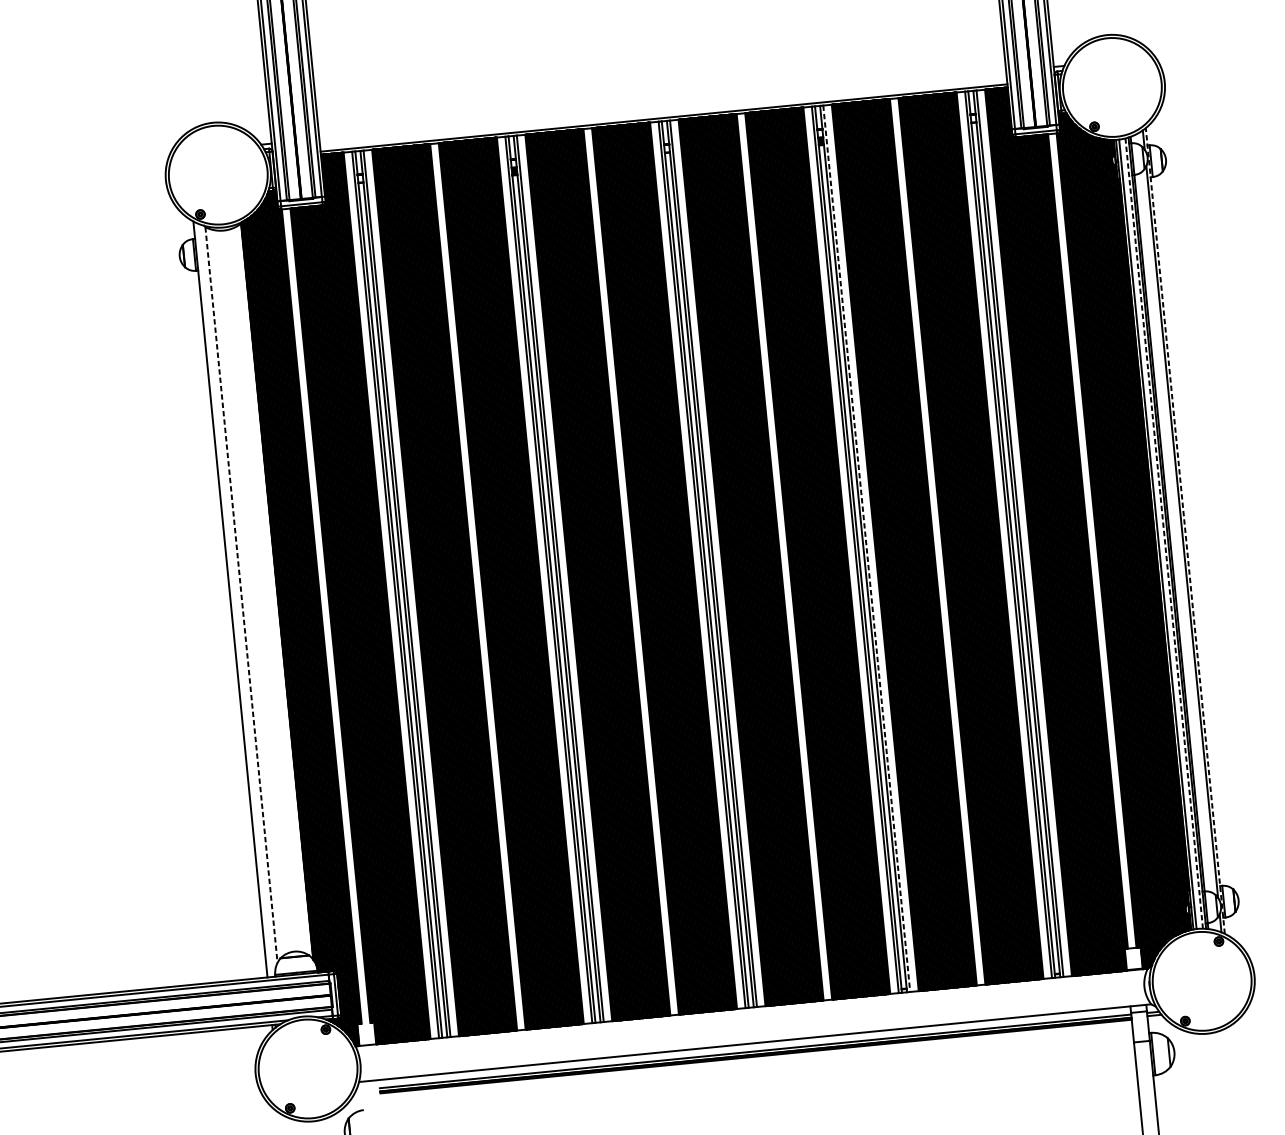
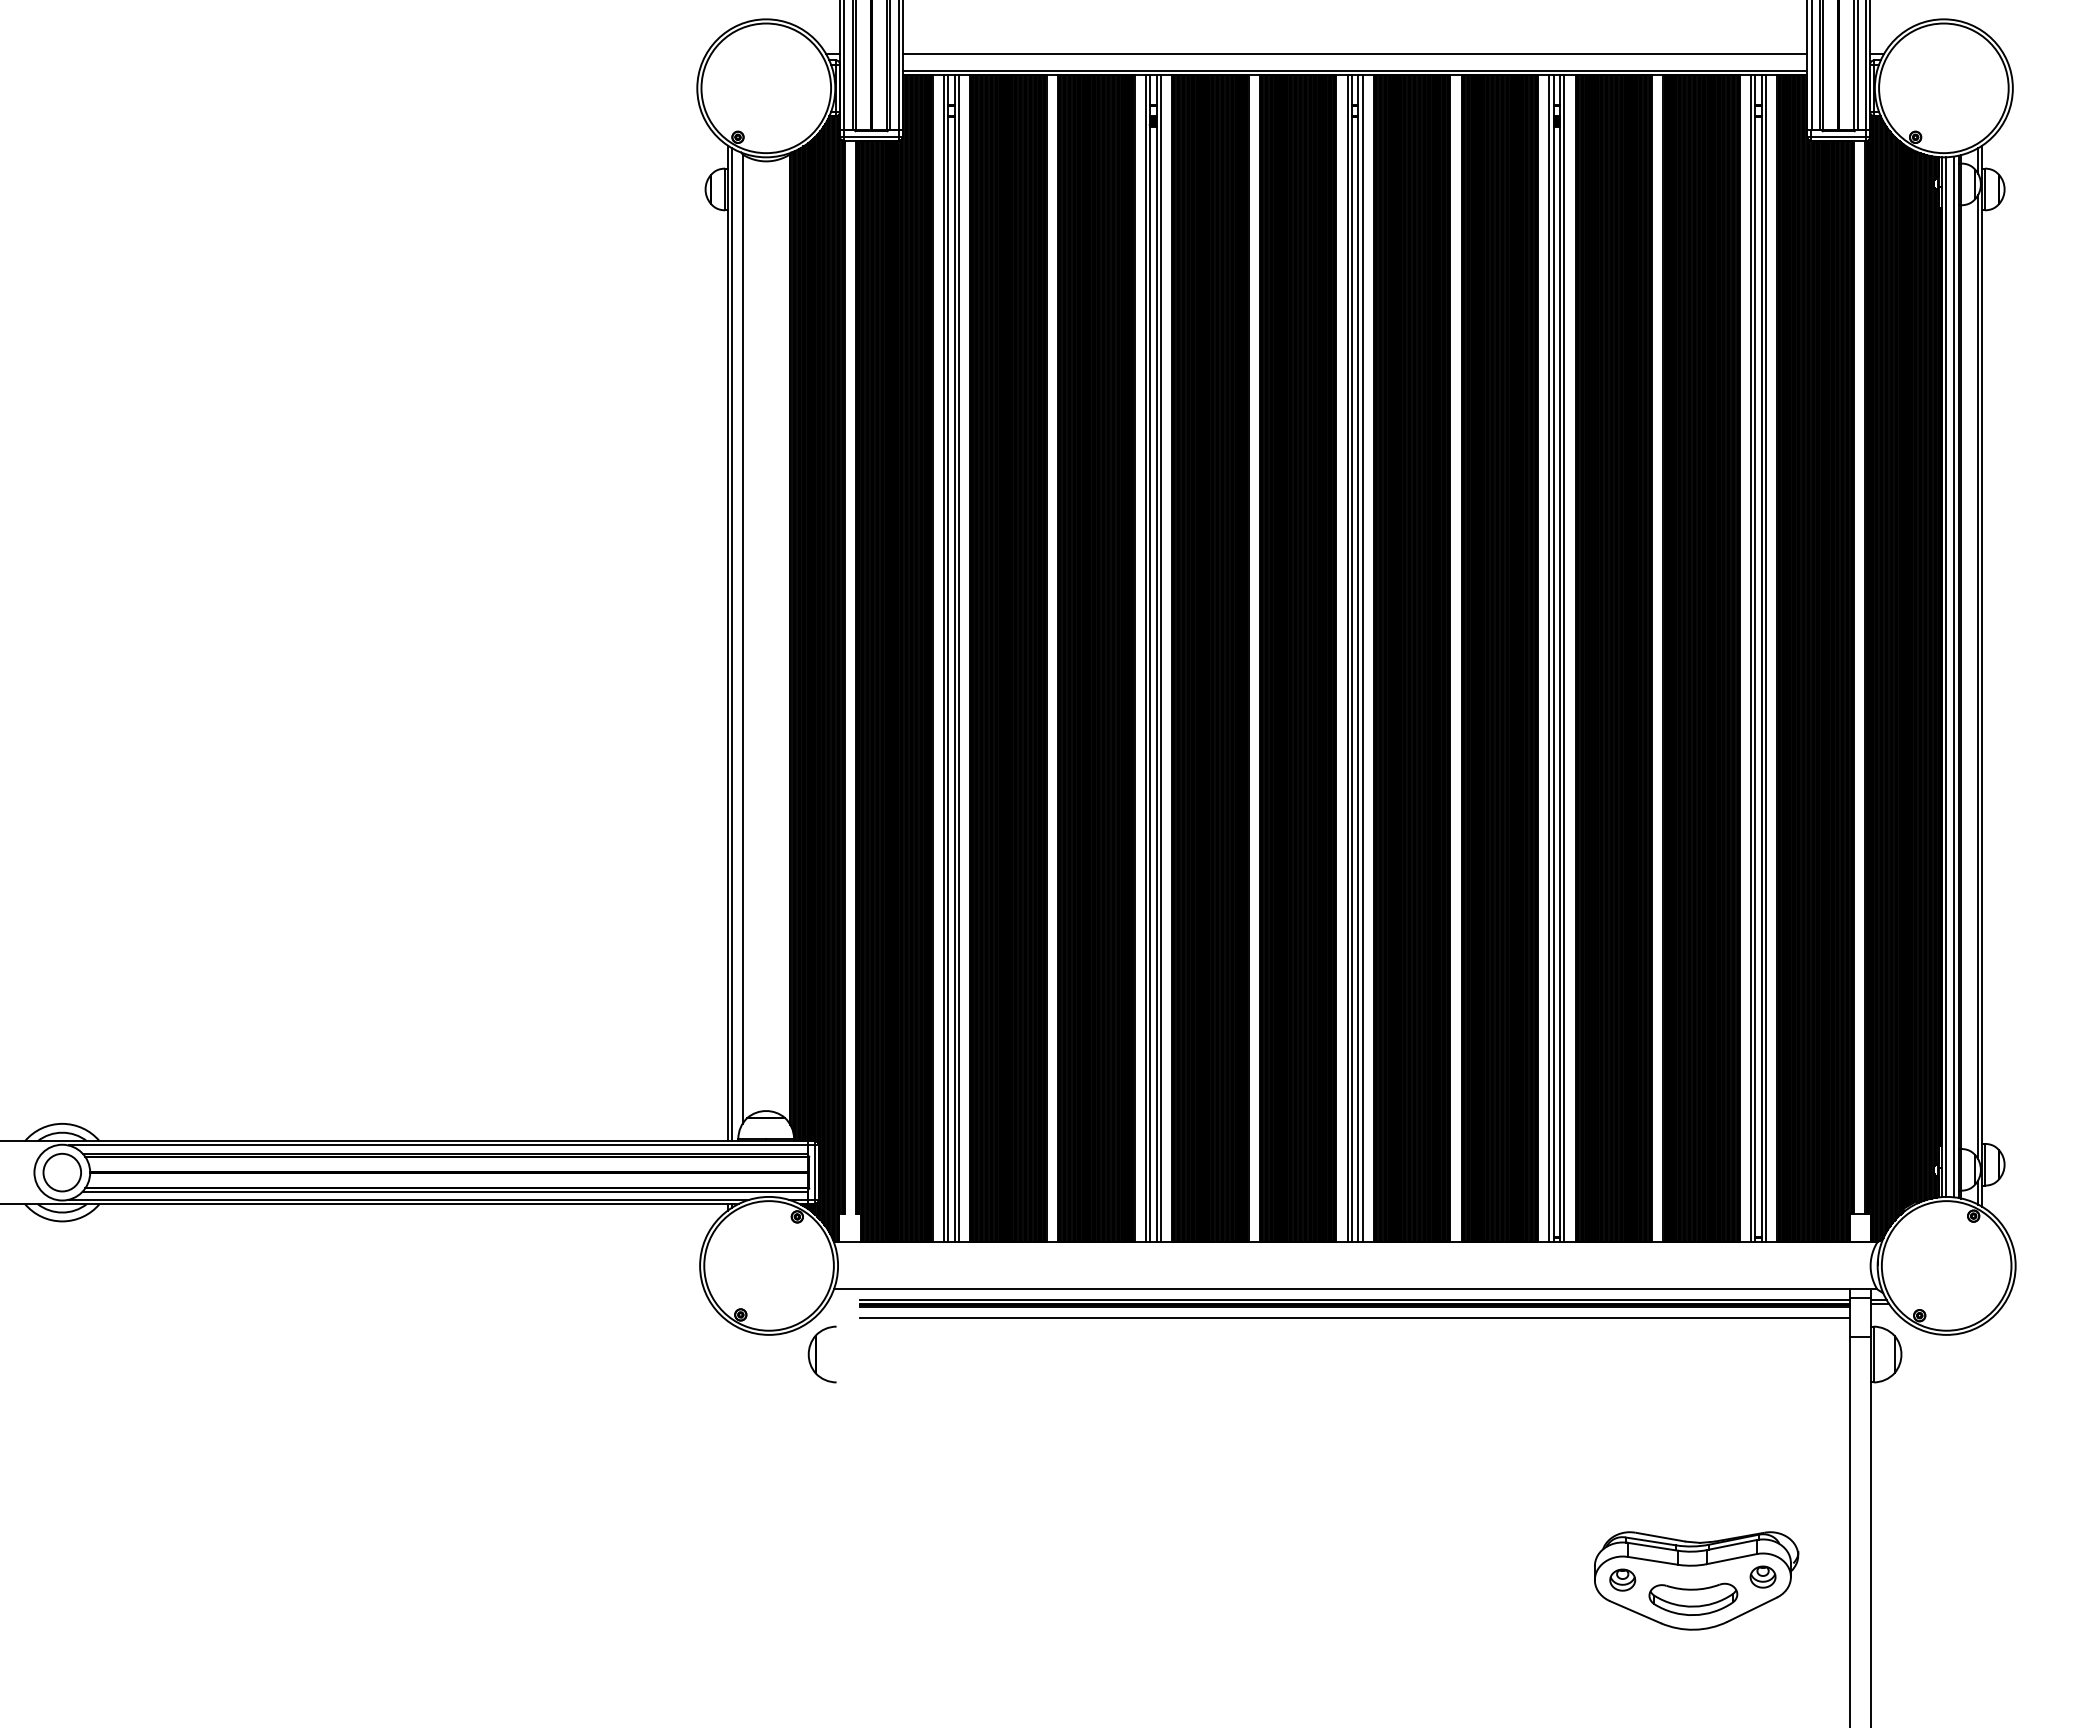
line: (662, 105) -> (1354, 54), added
line: (1185, 531) -> (1982, 676), dashed -> solid
line: (1164, 533) -> (1954, 676), dashed -> solid
line: (866, 548) -> (1564, 658), dashed -> solid
line: (241, 595) -> (742, 639), dashed -> solid
line: (234, 599) -> (732, 644), added
line: (756, 1065) -> (1354, 1318), added

